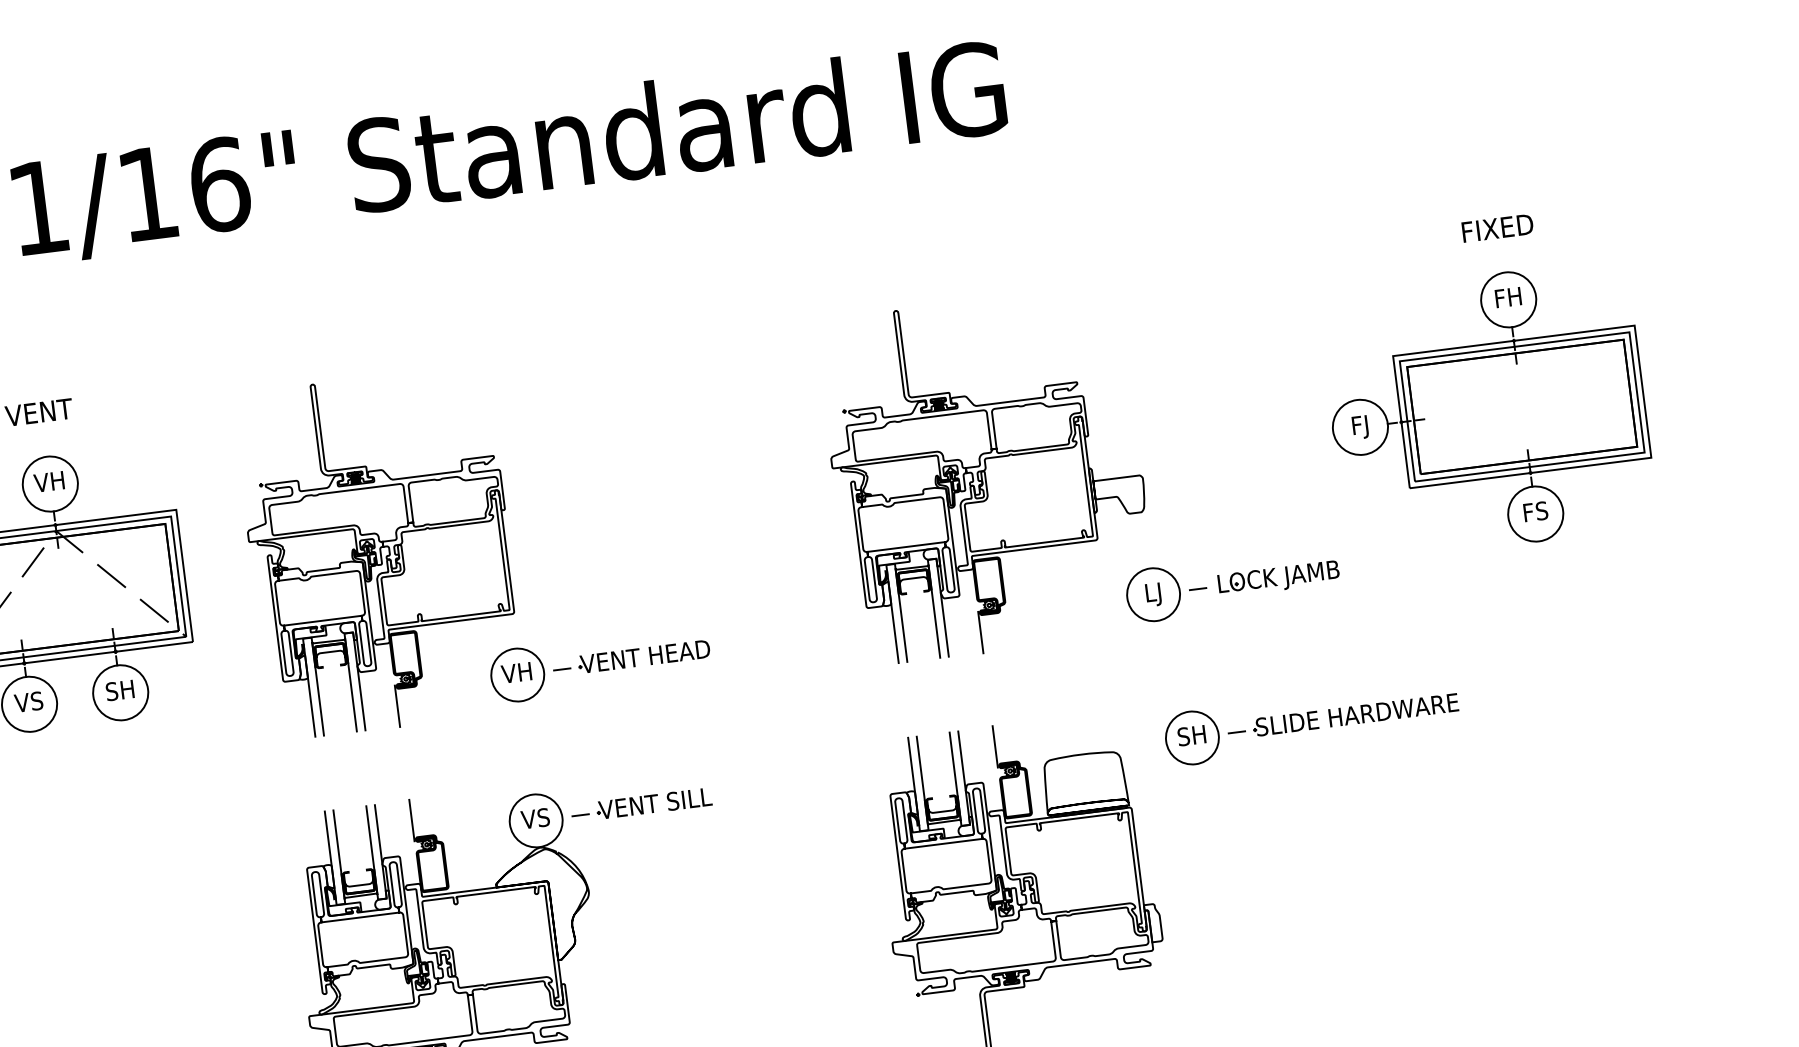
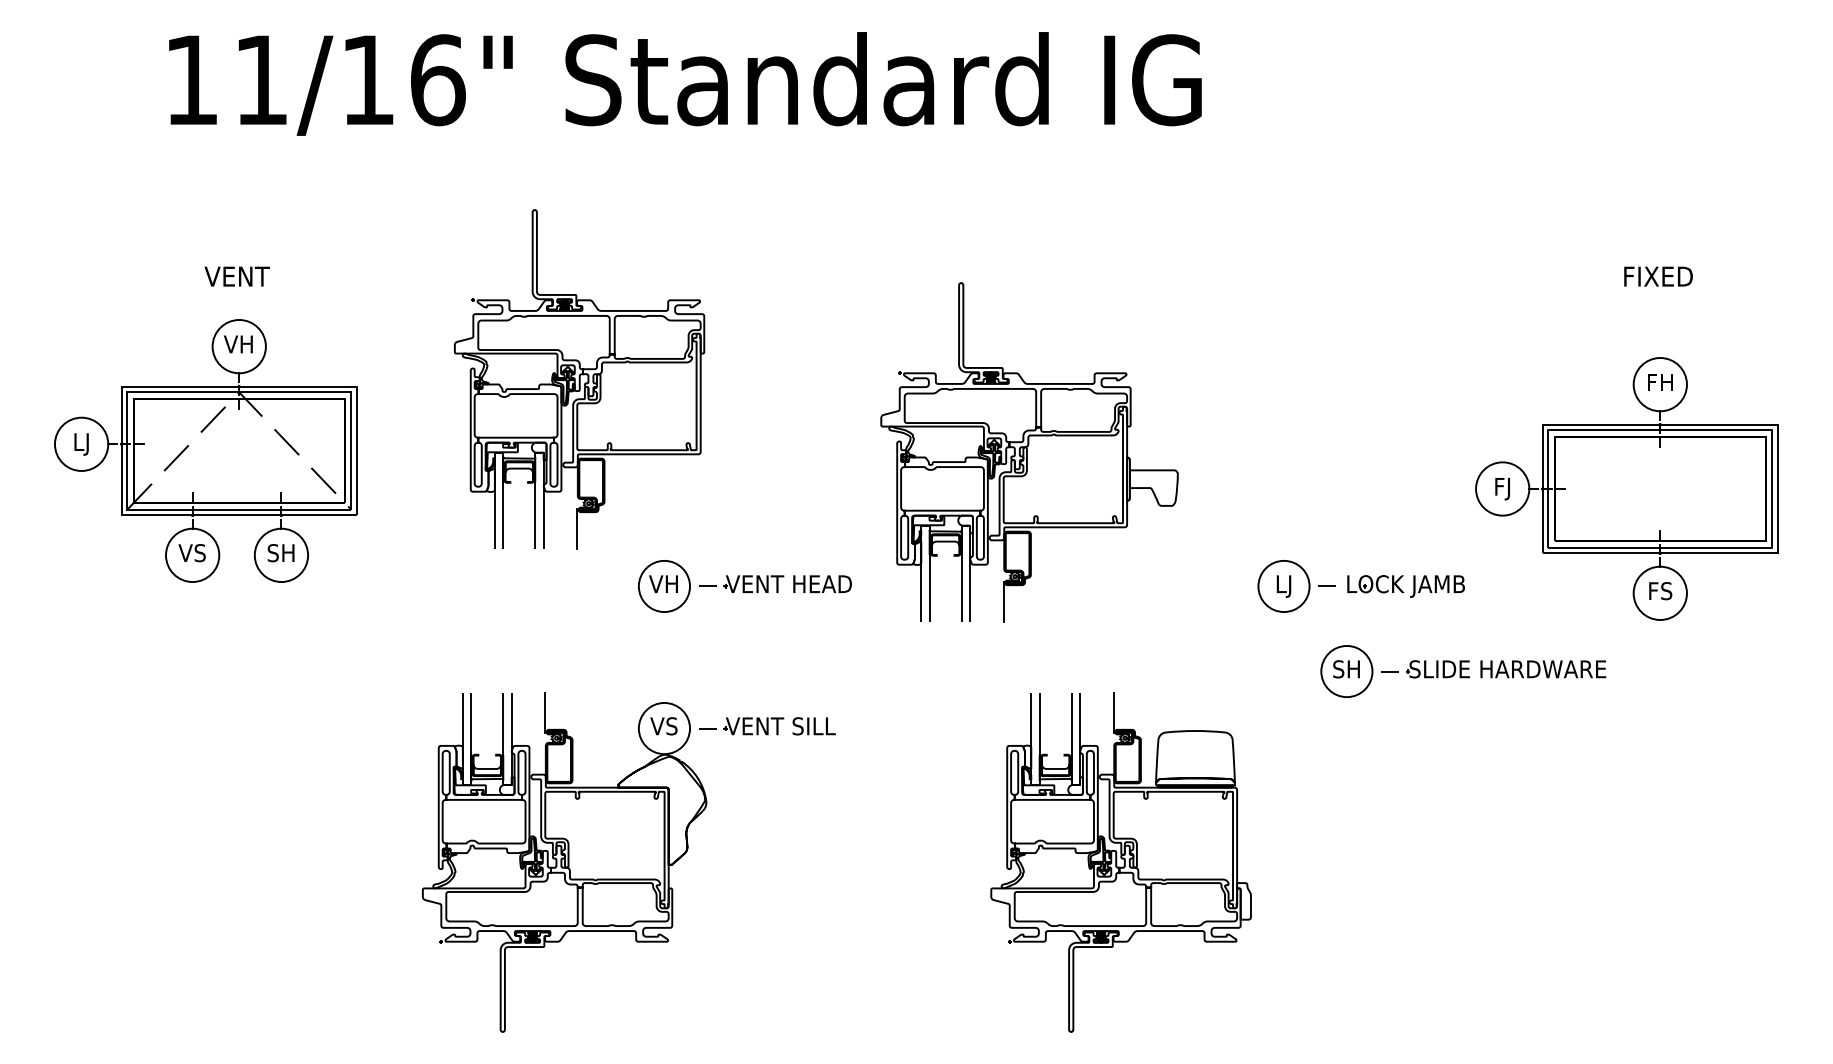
part: (1487, 410) -> (1626, 488), moved
part: (987, 476) -> (1029, 452), moved
part: (380, 552) -> (579, 379), moved
part: (1312, 722) -> (1463, 671), moved

